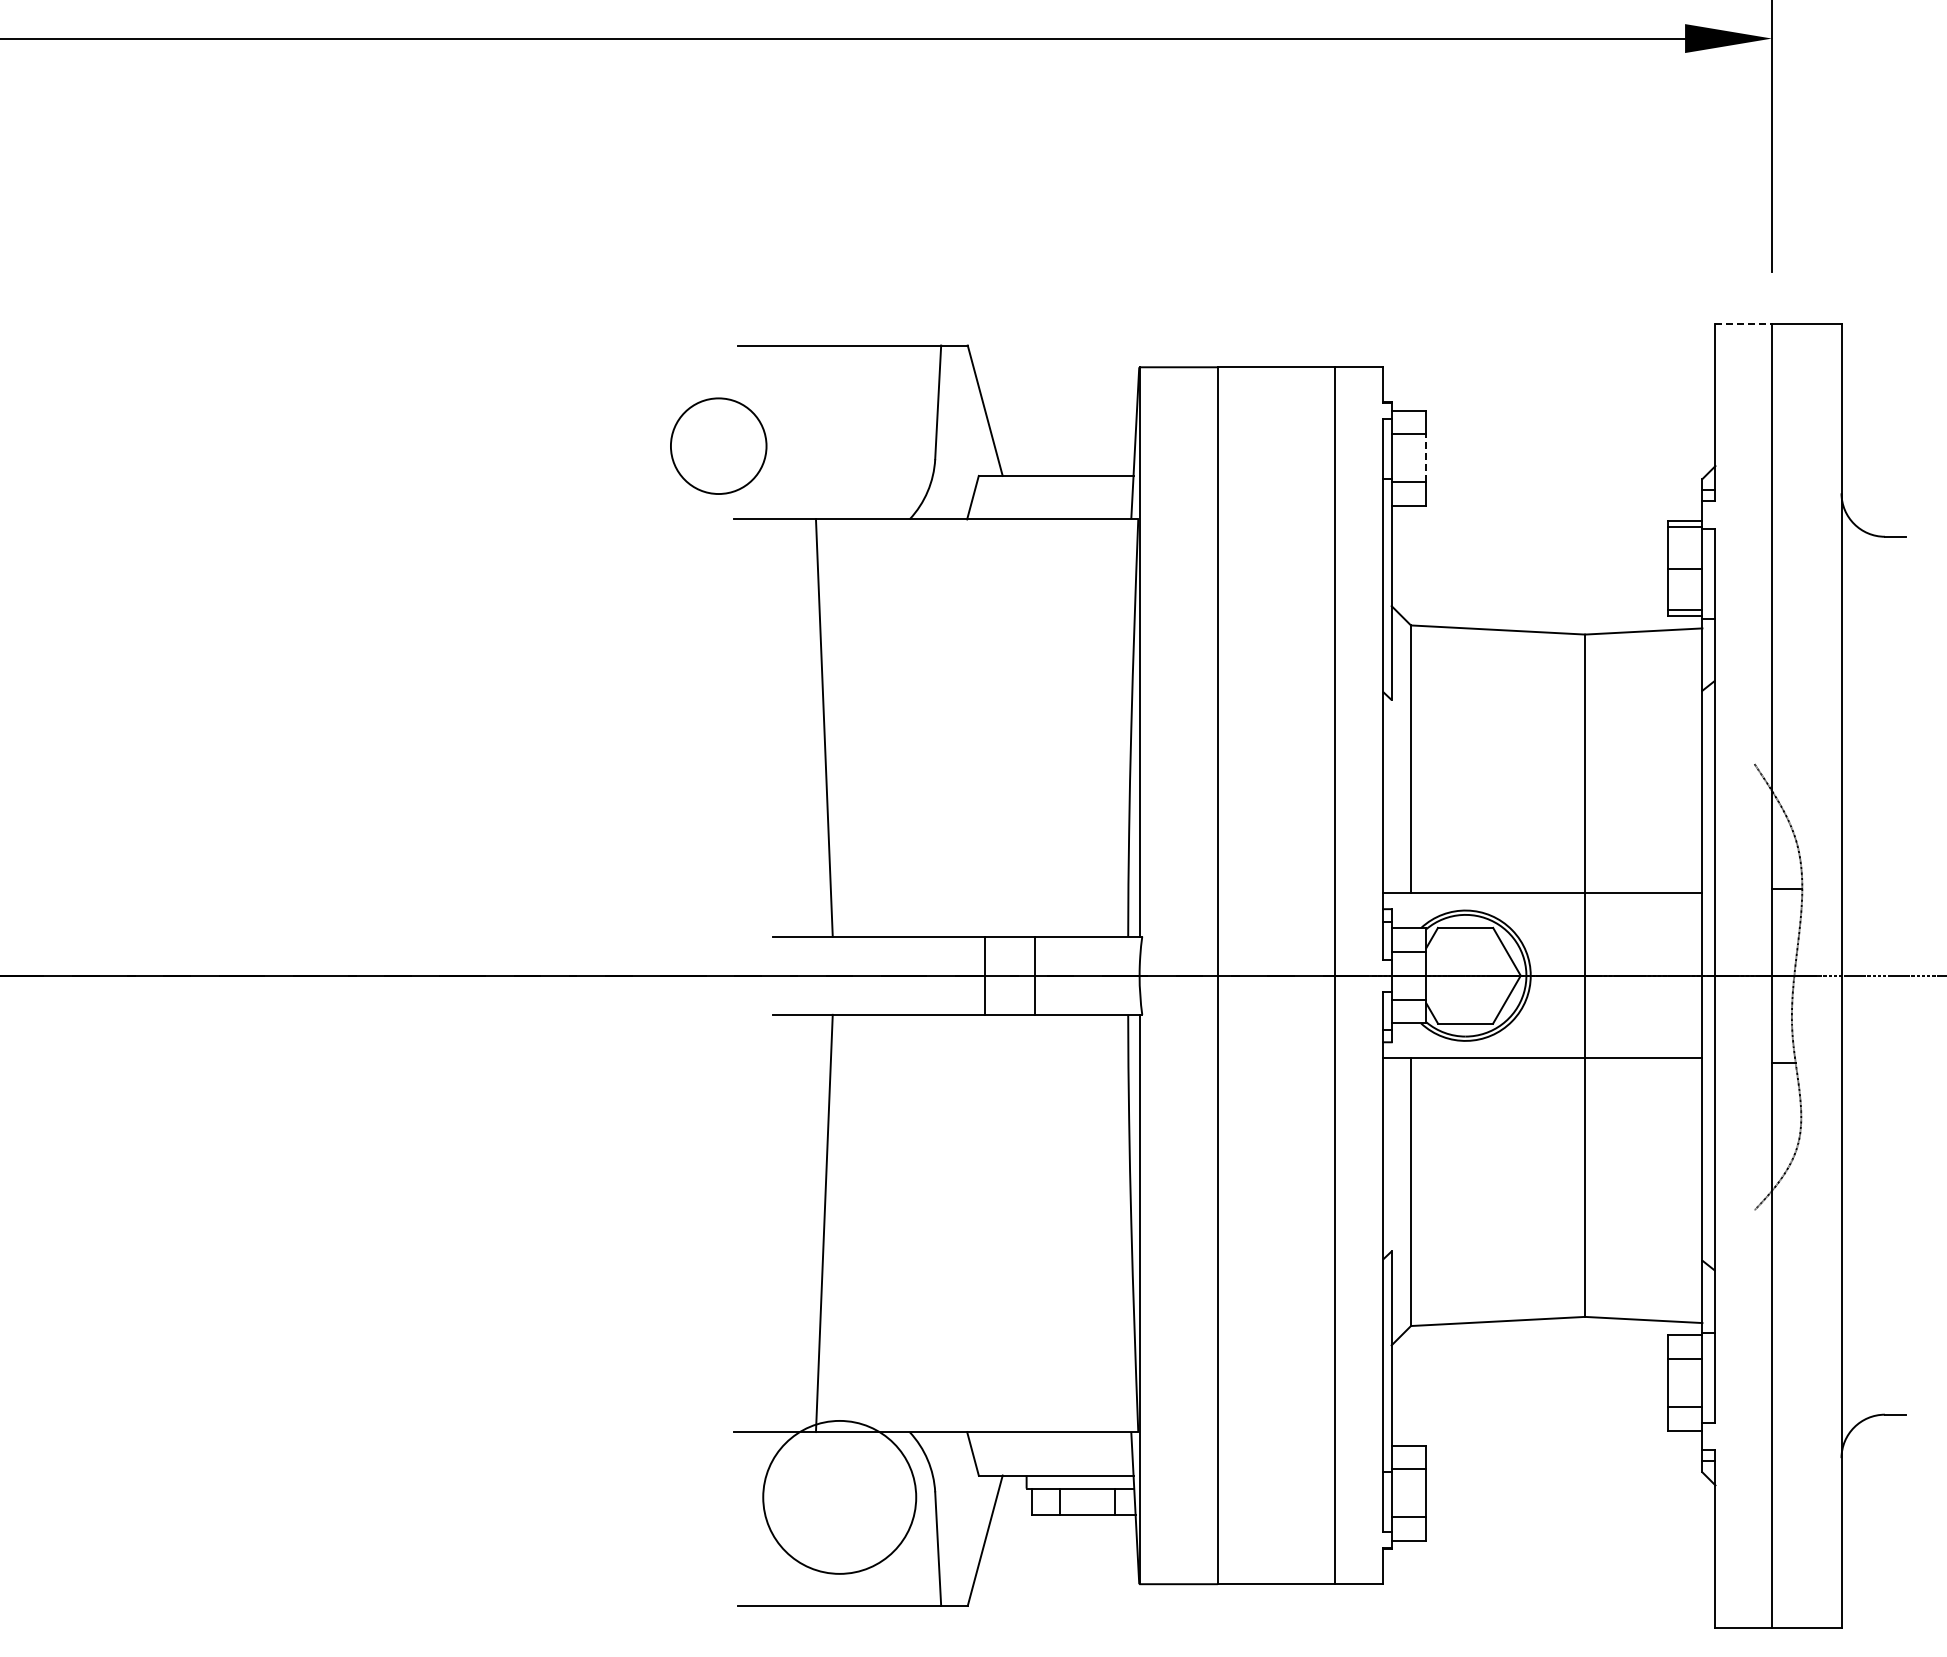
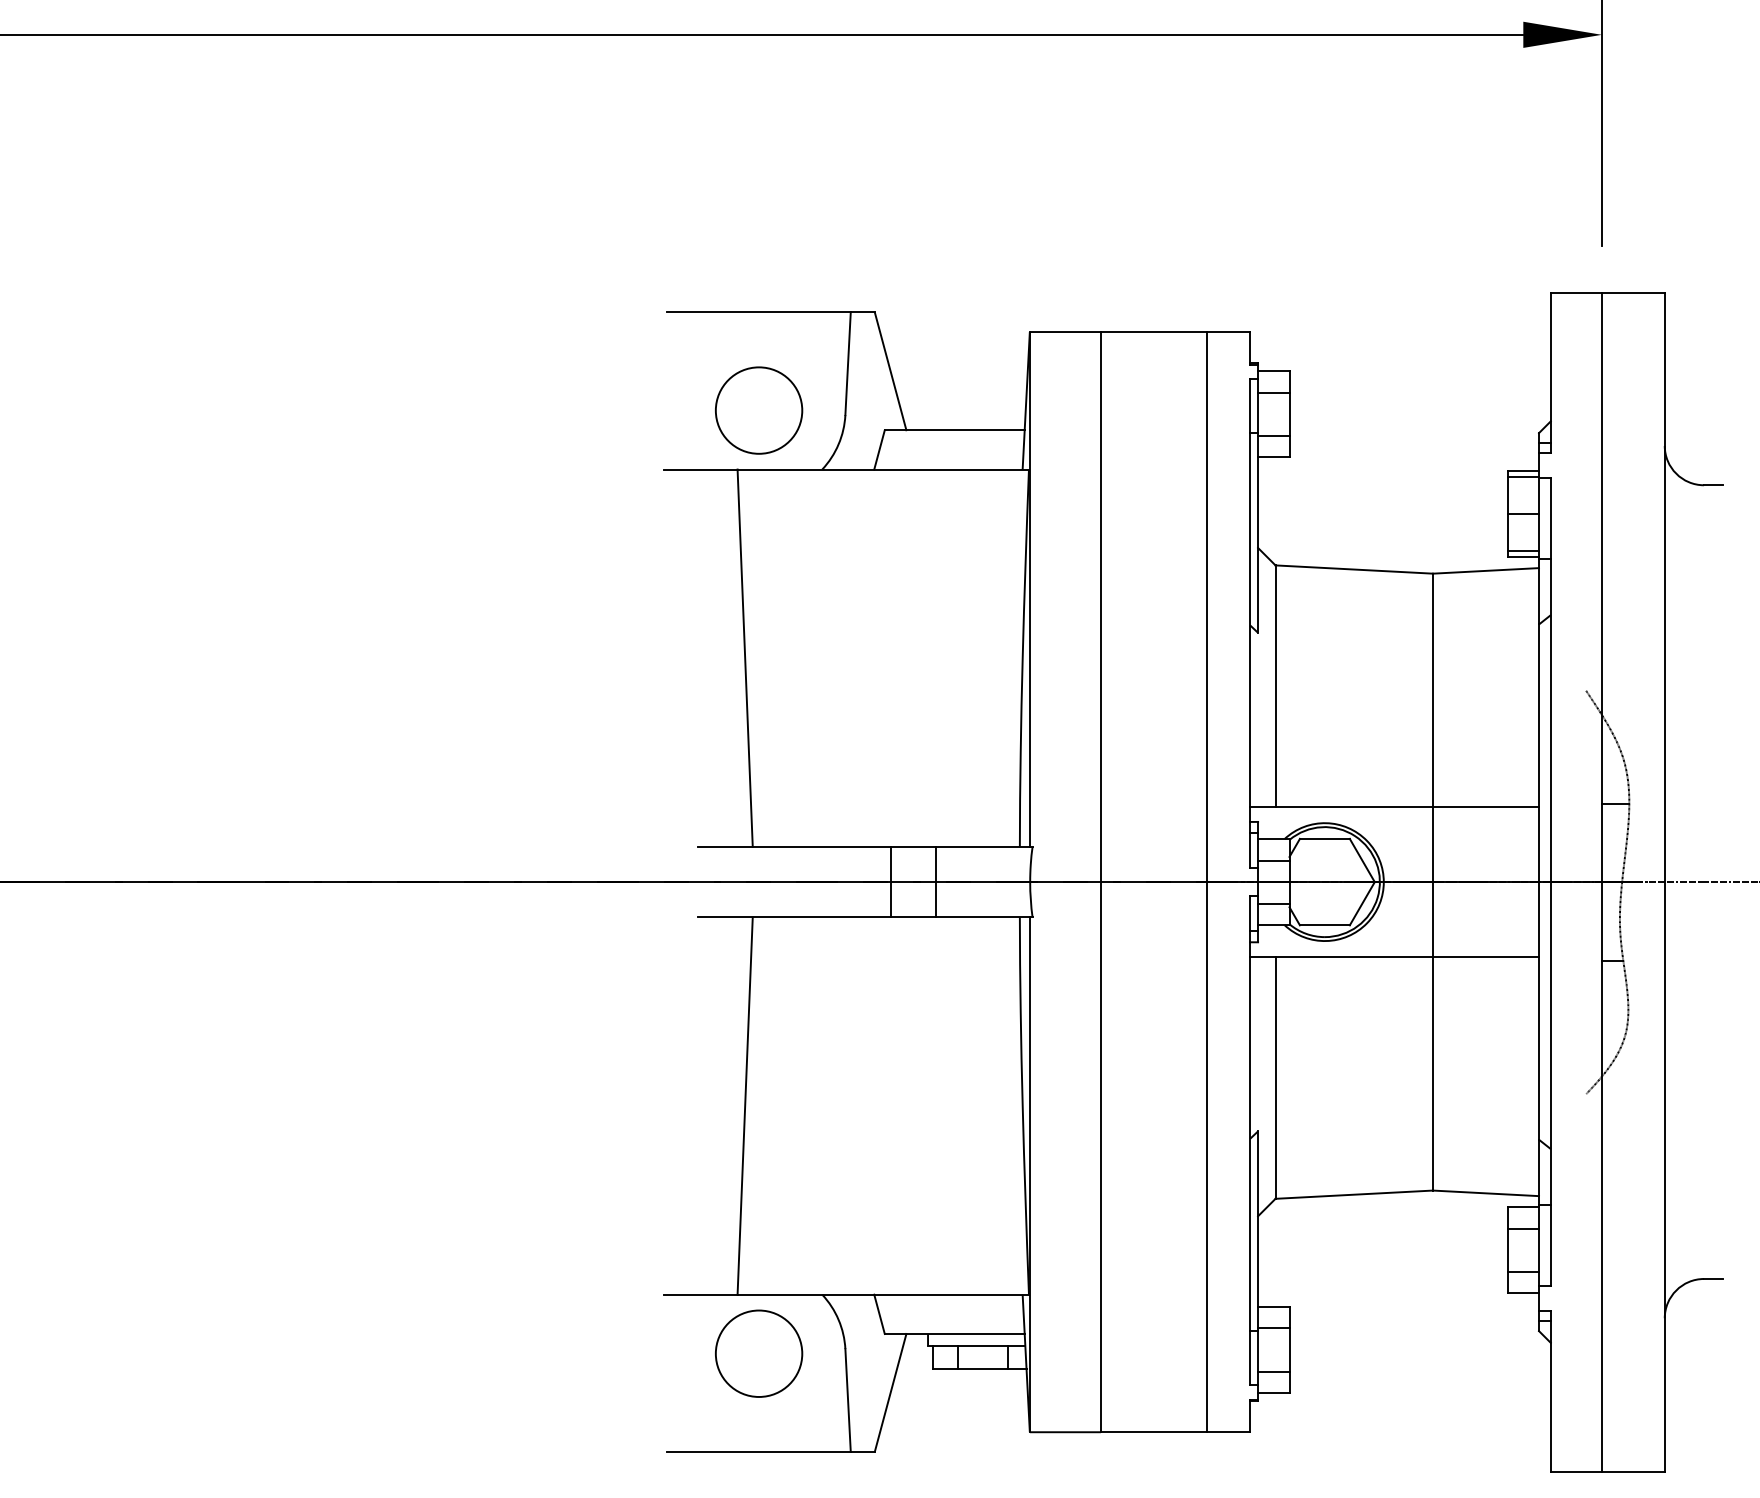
line: (1744, 323) -> (1577, 292), dashed -> solid
circle: (718, 445) -> (758, 409), moved
line: (1426, 458) -> (1289, 414), dashed -> solid
circle: (839, 1497) -> (758, 1353), size x0.62

